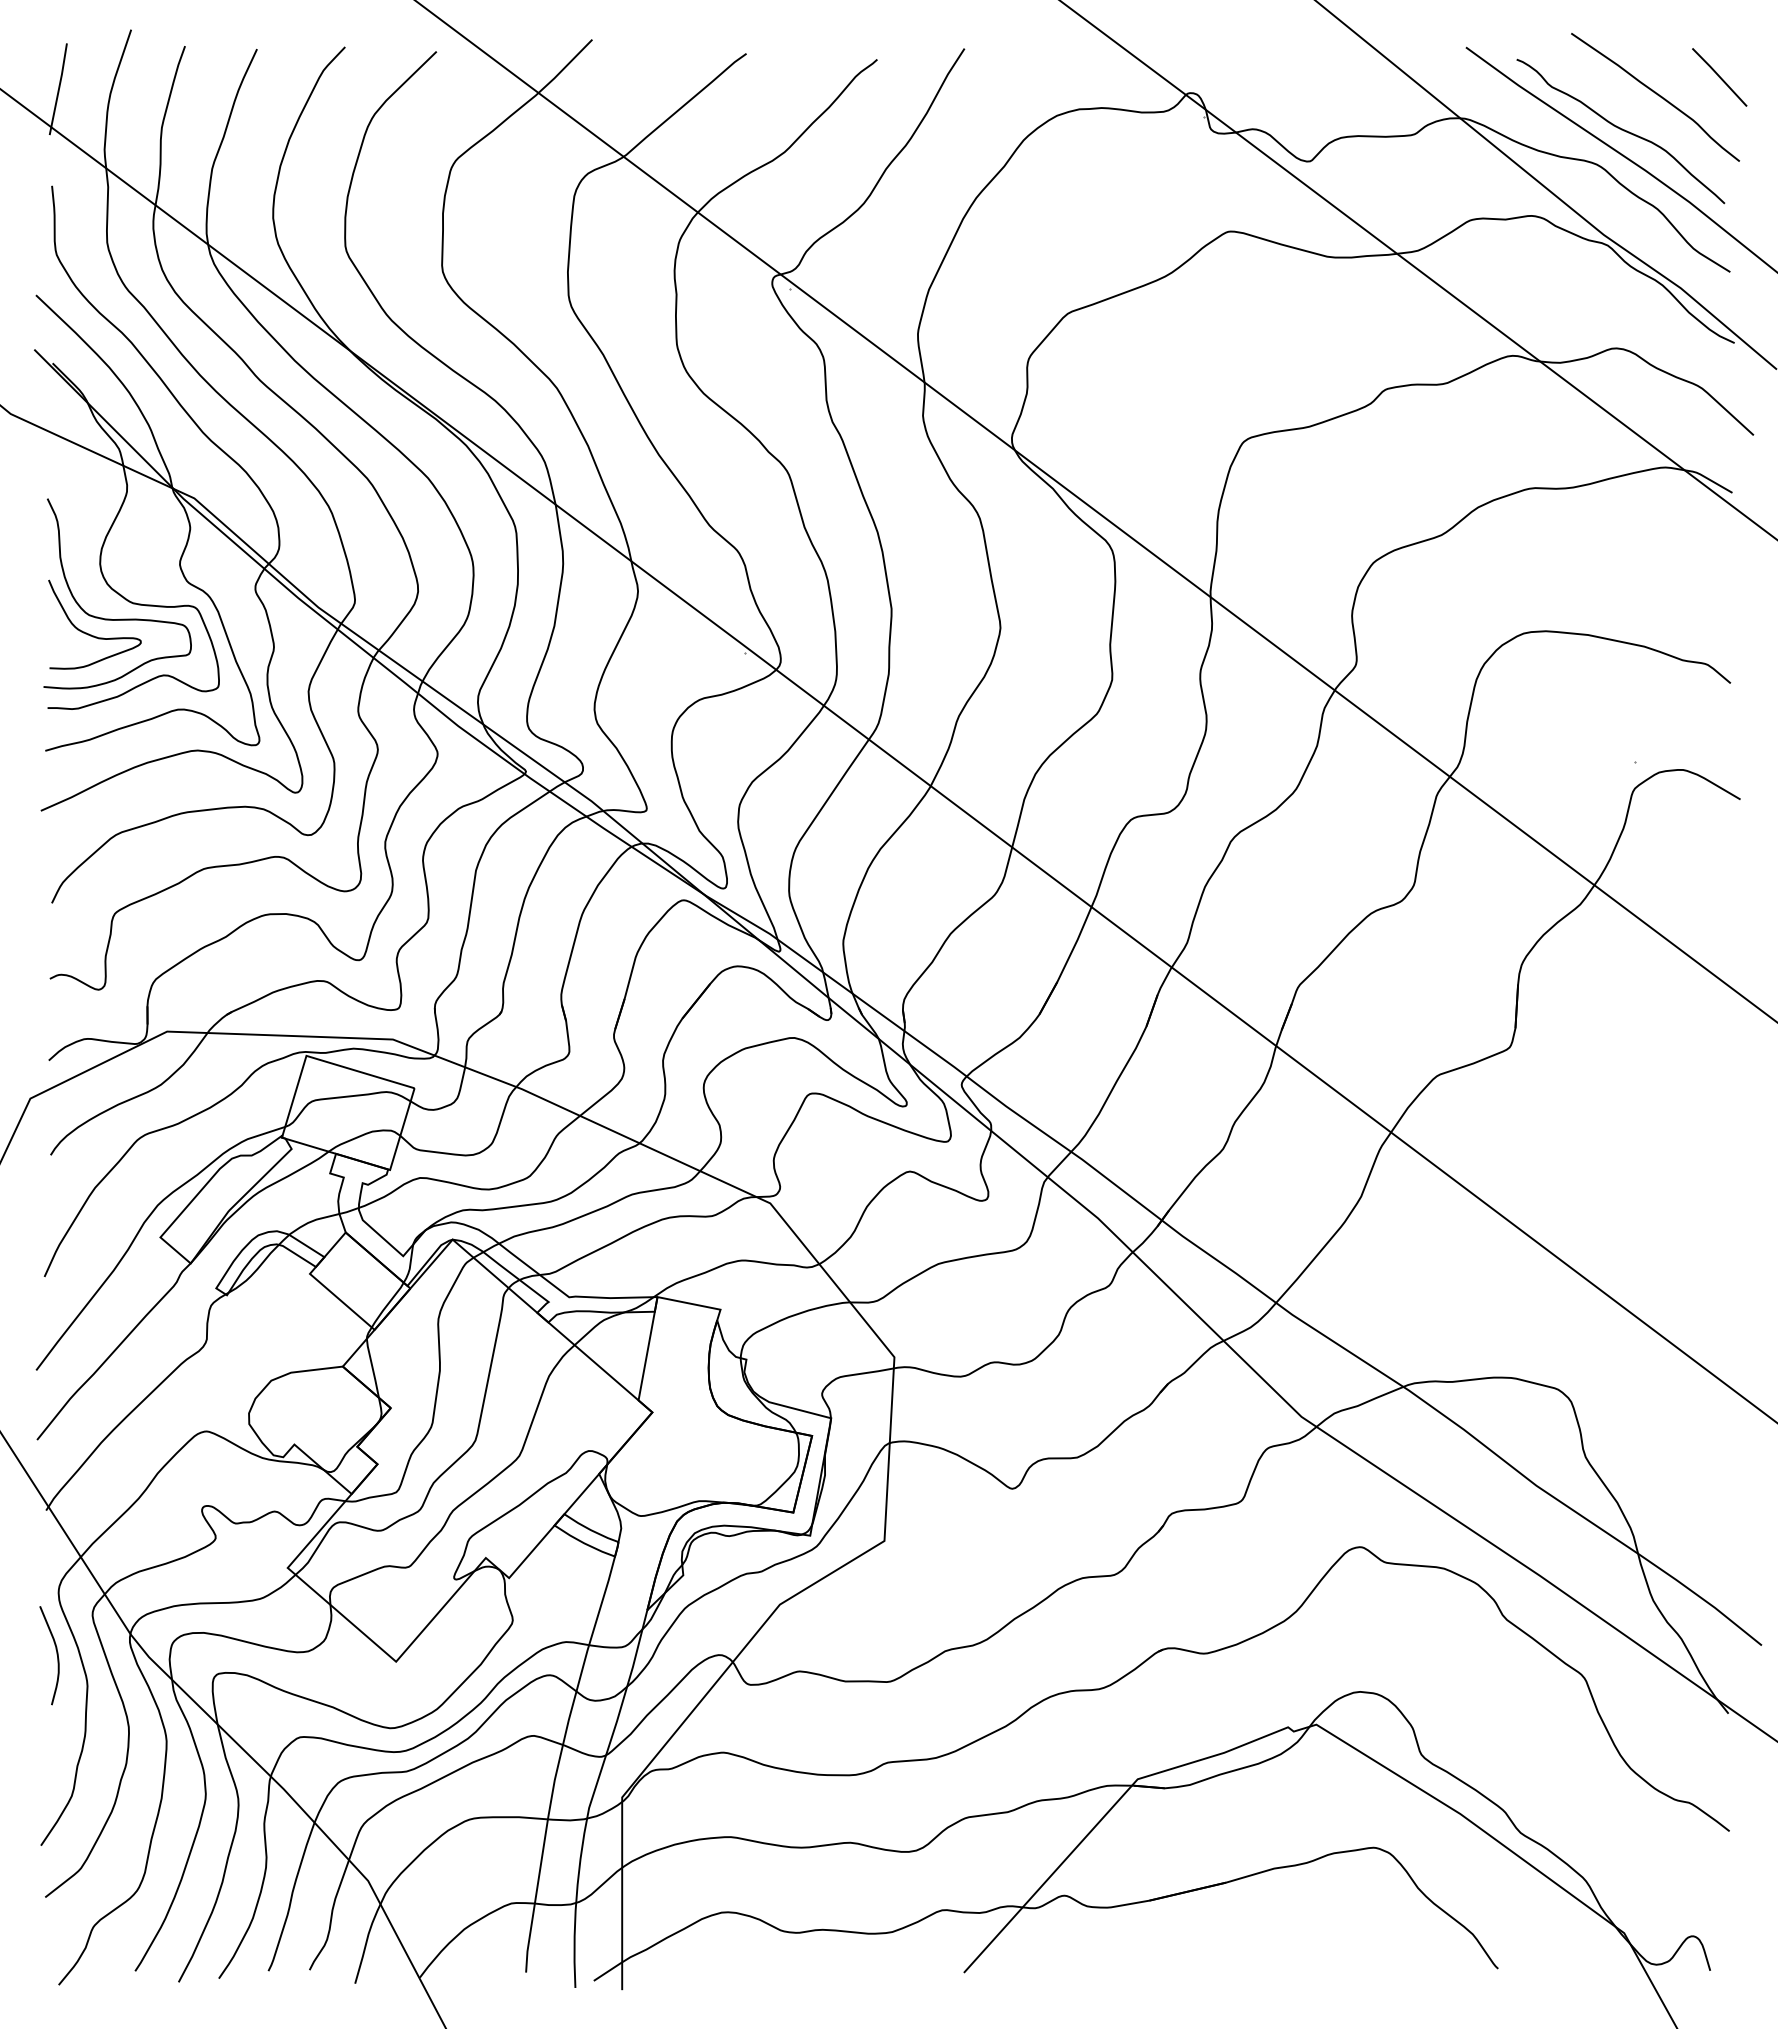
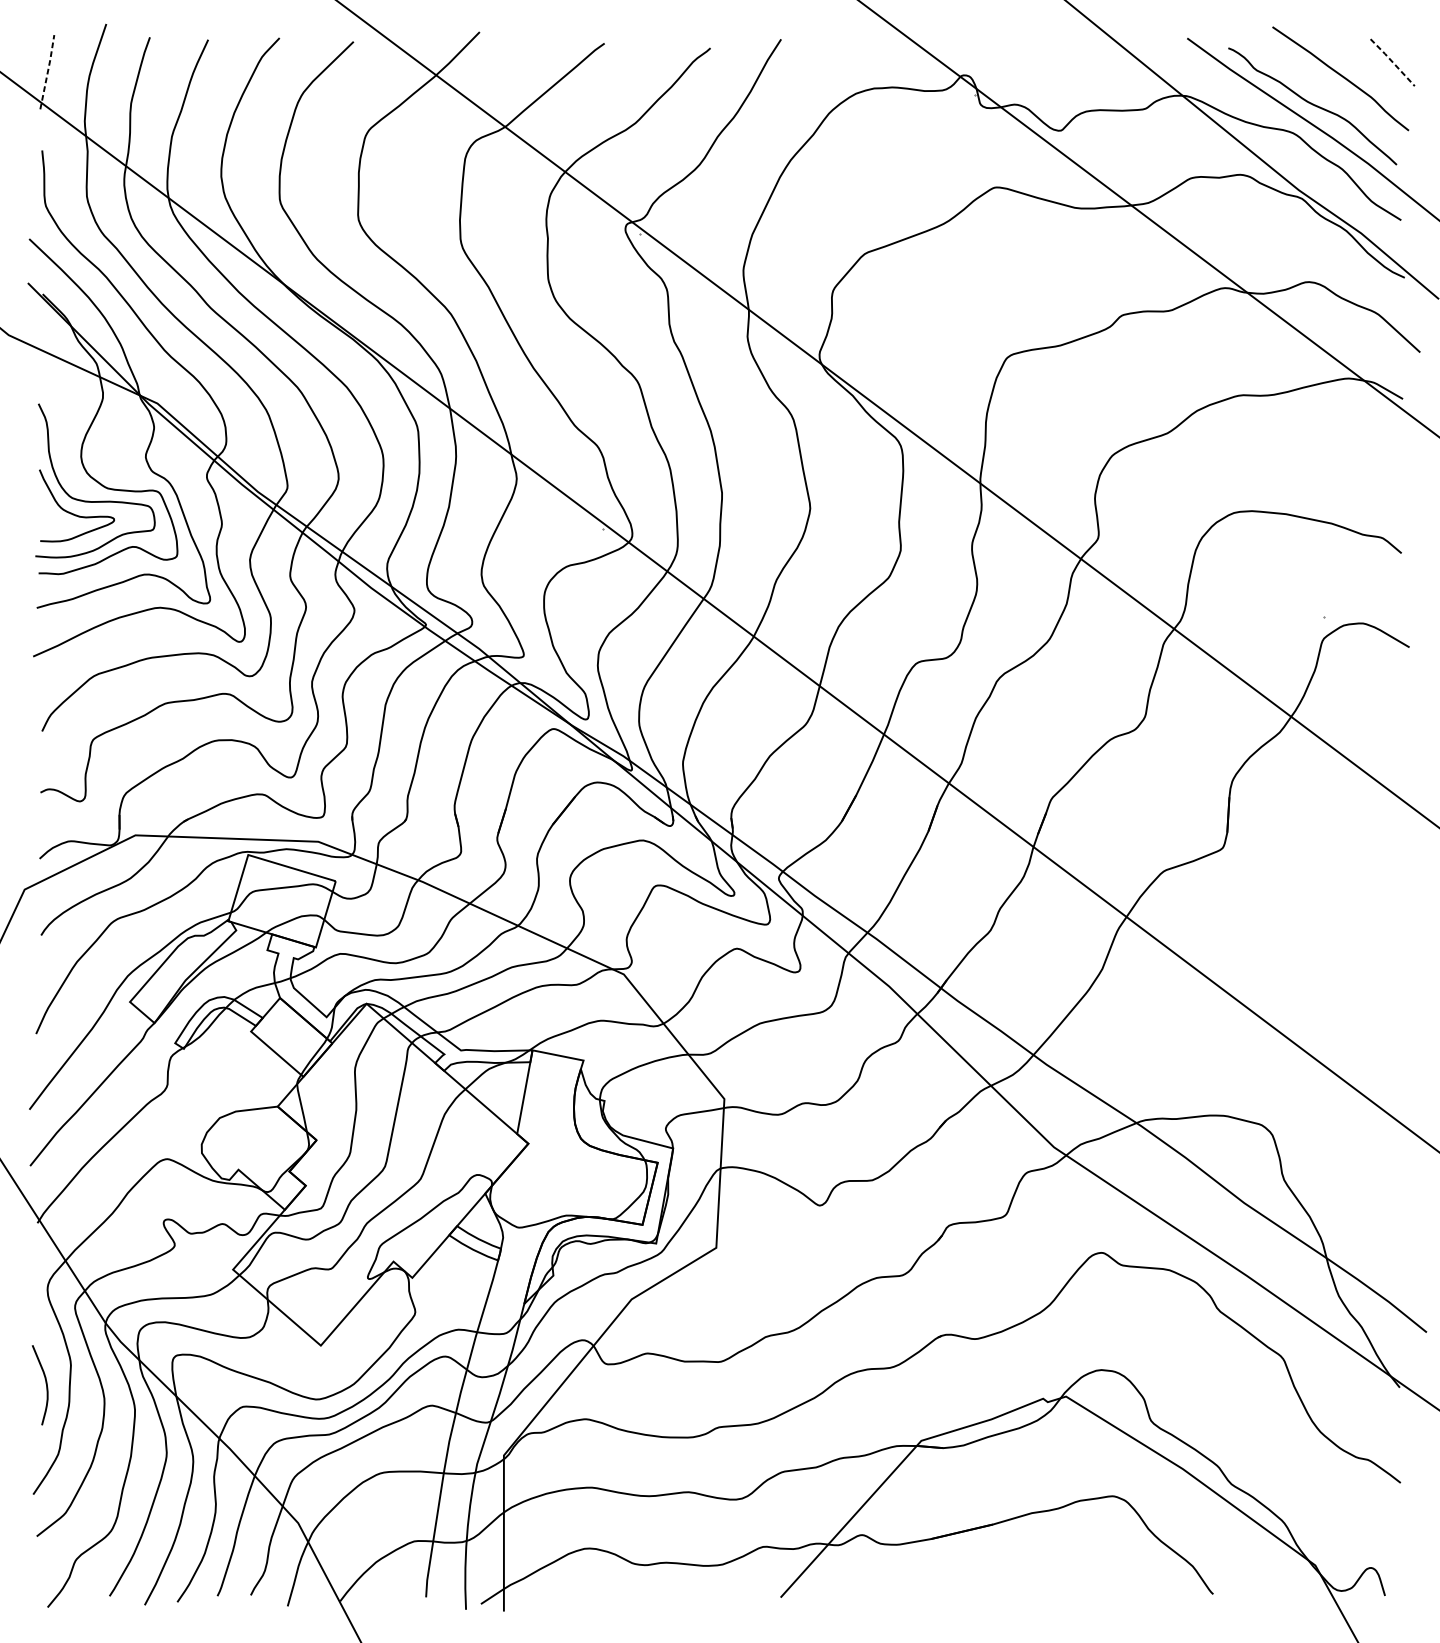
line: (1719, 76) -> (1392, 61), solid -> dashed
line: (59, 88) -> (48, 71), solid -> dashed
curve: (56, 1654) -> (45, 1384), moved

